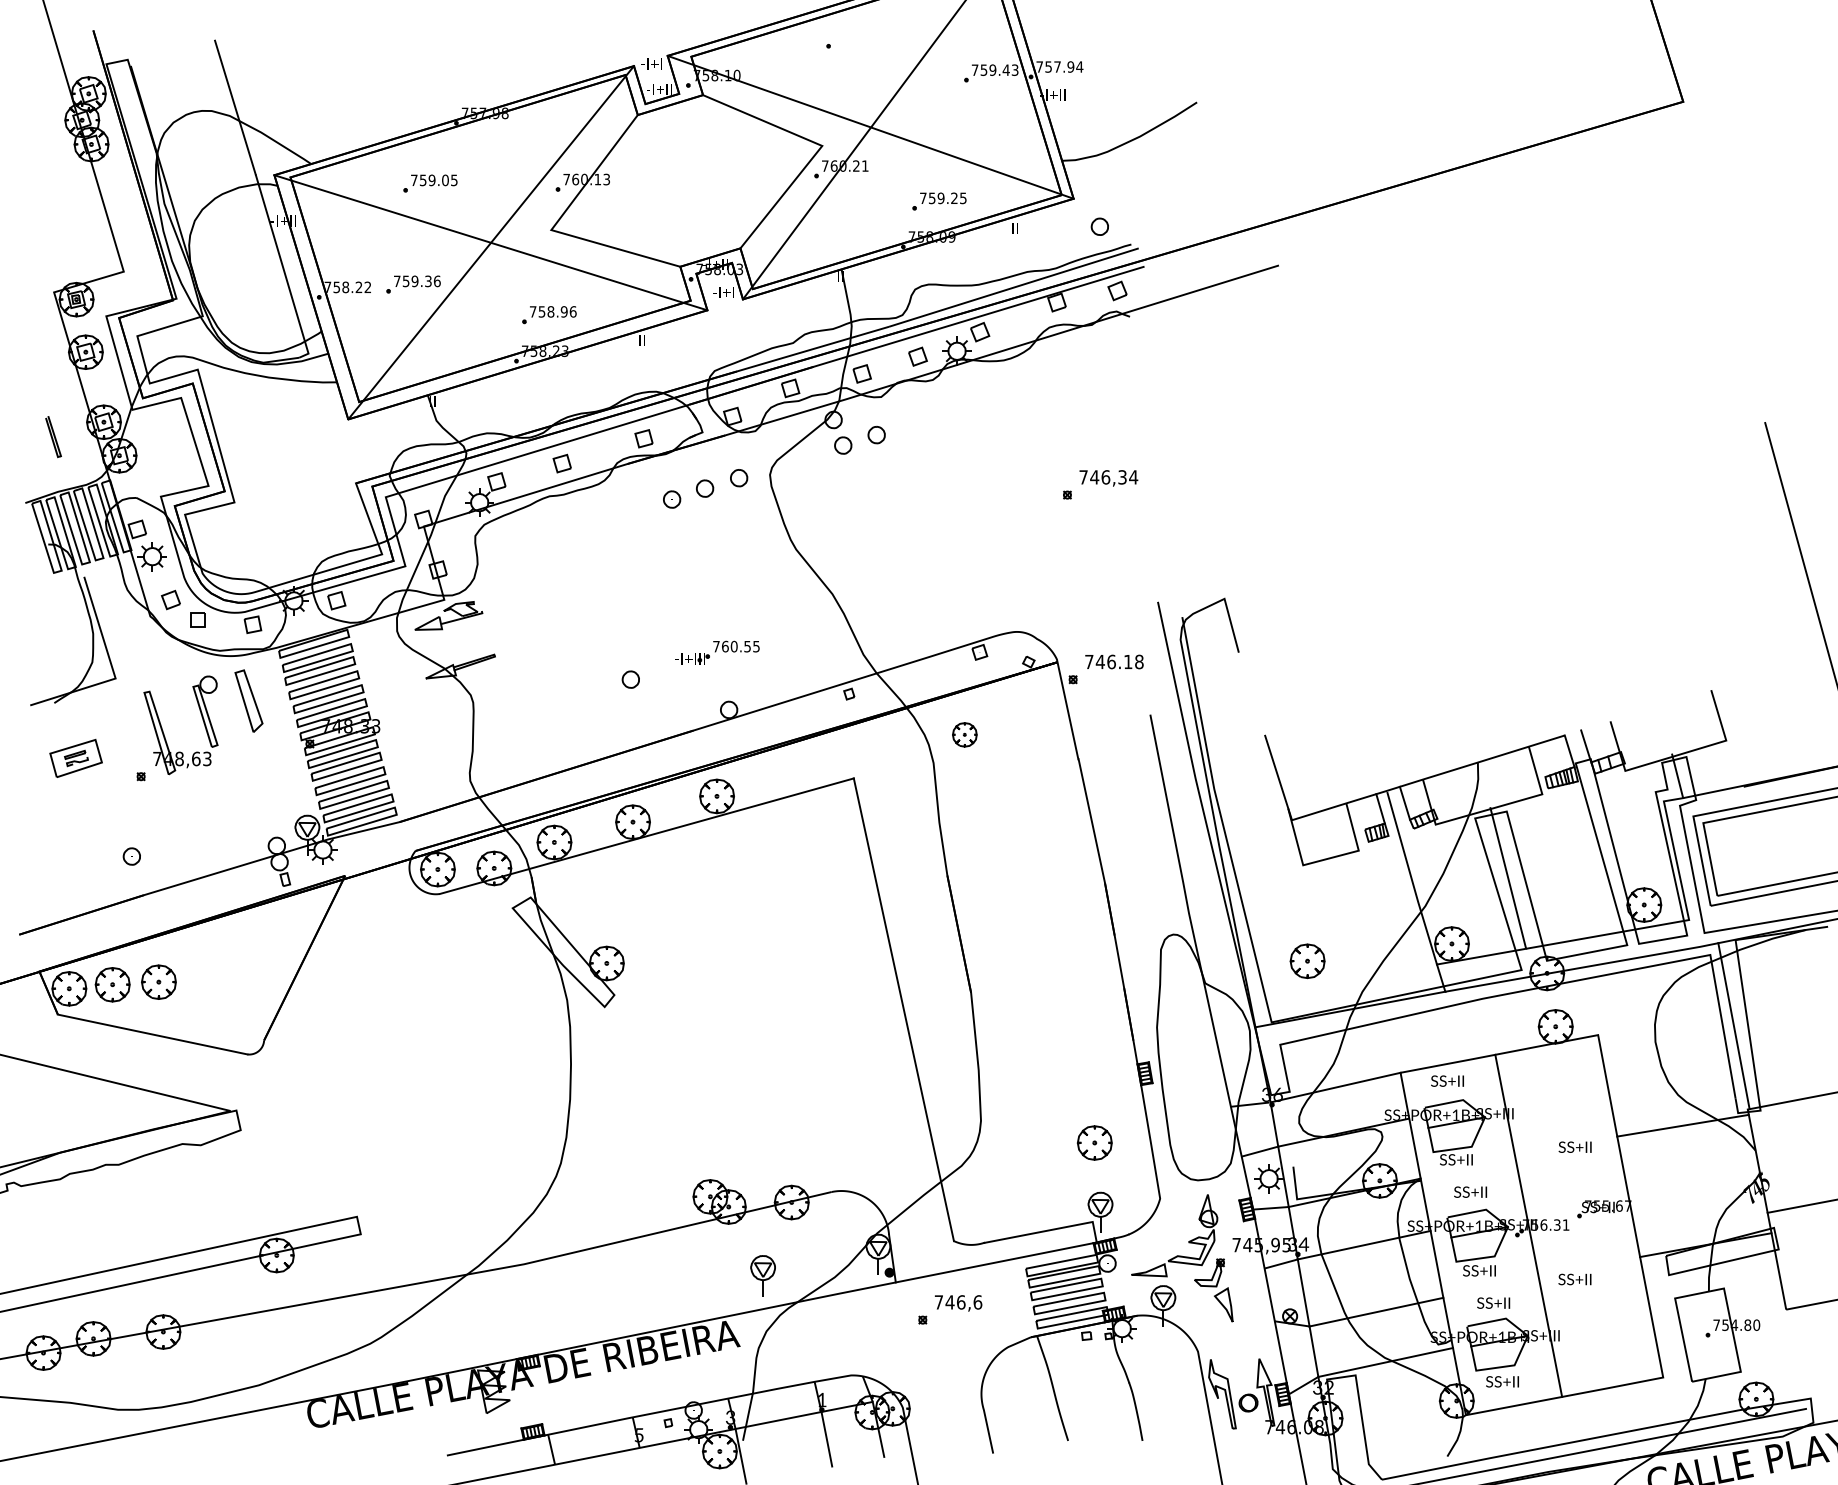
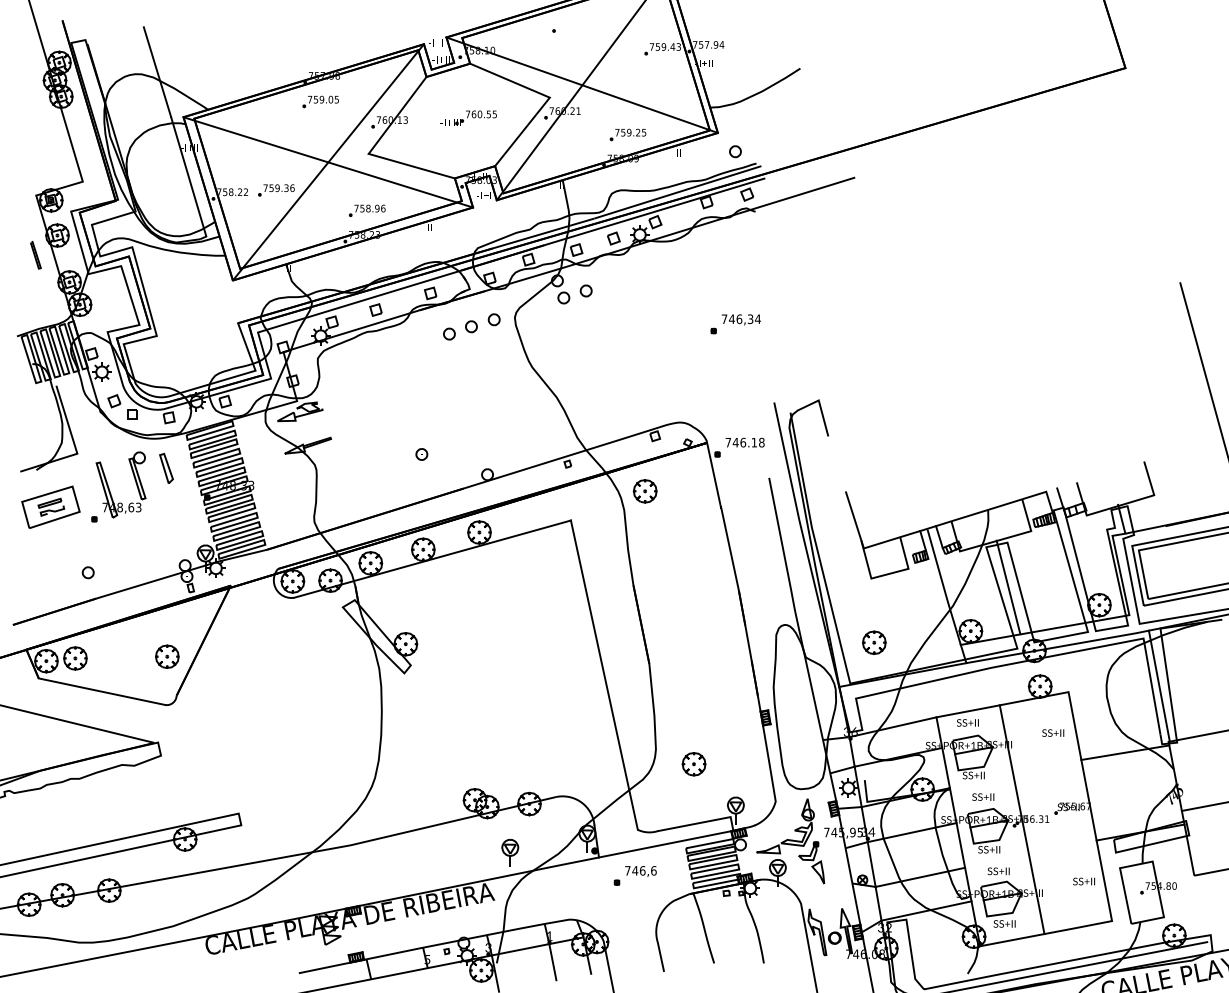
part: (429, 183) -> (320, 101), moved
part: (52, 437) -> (35, 255), moved
part: (717, 651) -> (468, 117), moved
part: (248, 699) -> (166, 467), size x0.71
part: (963, 735) -> (644, 491), size x1.43
part: (75, 757) -> (50, 506), size x1.67
part: (159, 981) -> (167, 656), moved
part: (1093, 1143) -> (693, 764), moved
text: (1575, 1146) -> (1053, 732), moved
text: (1574, 1279) -> (1083, 881), moved

